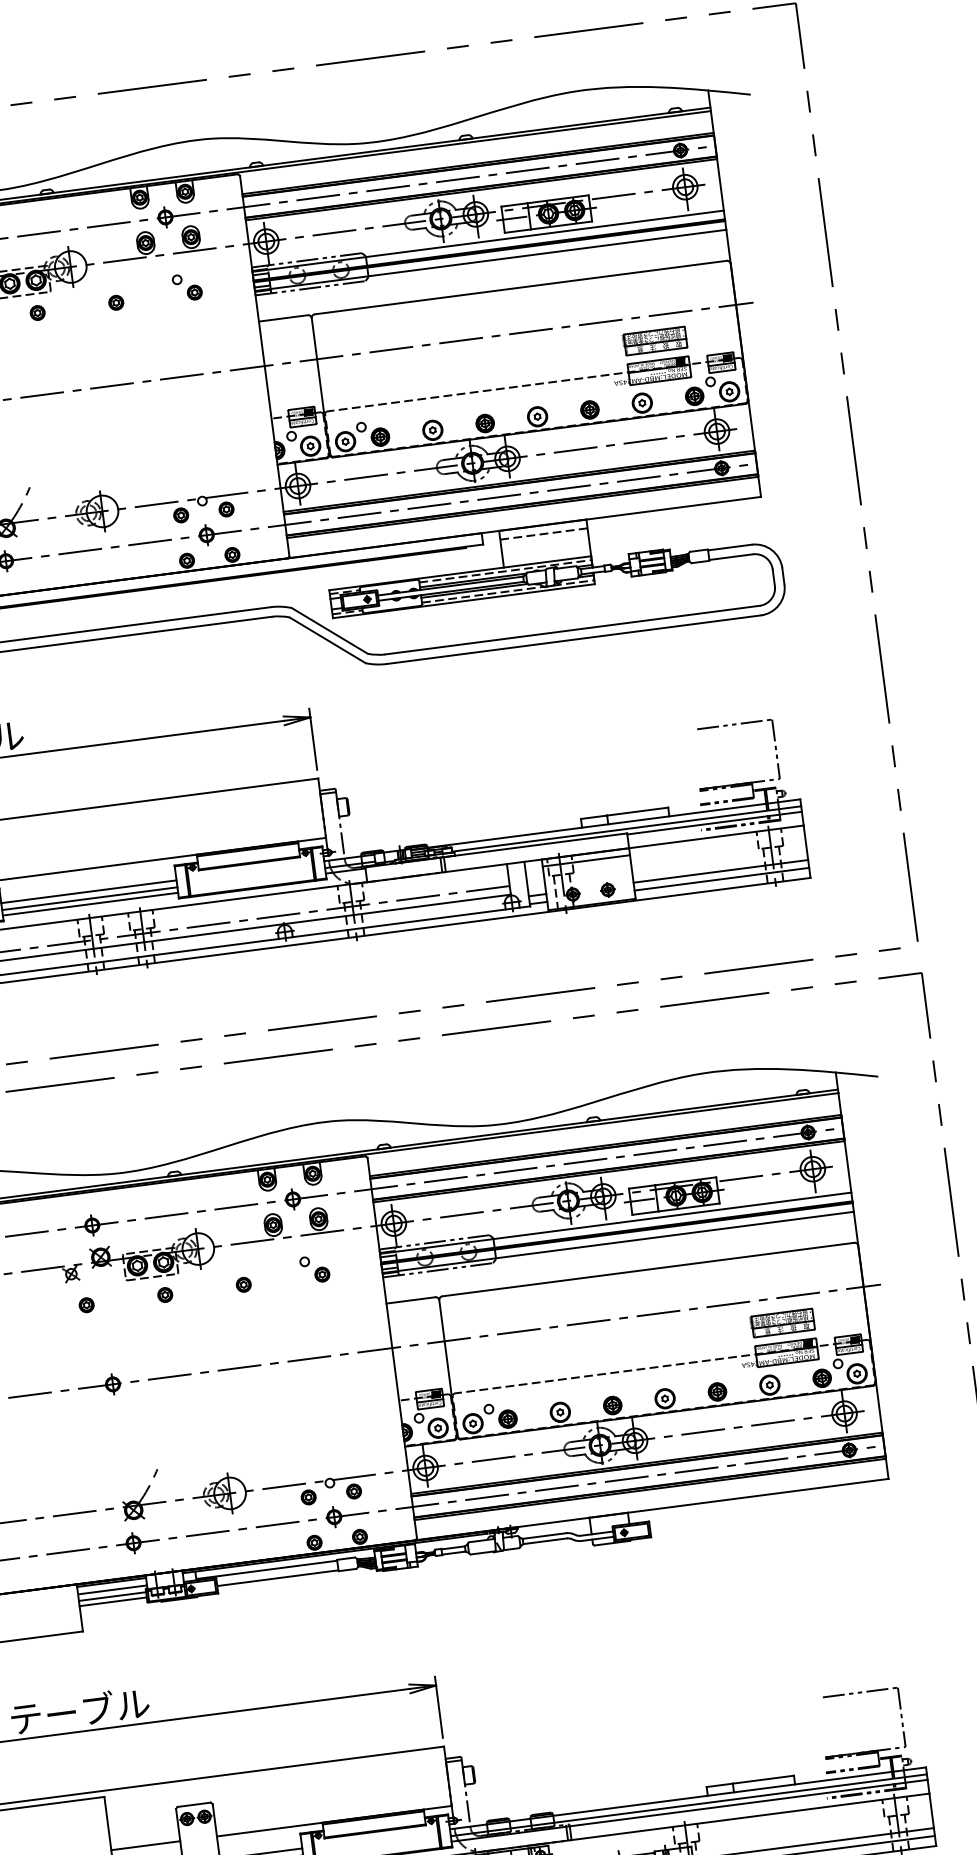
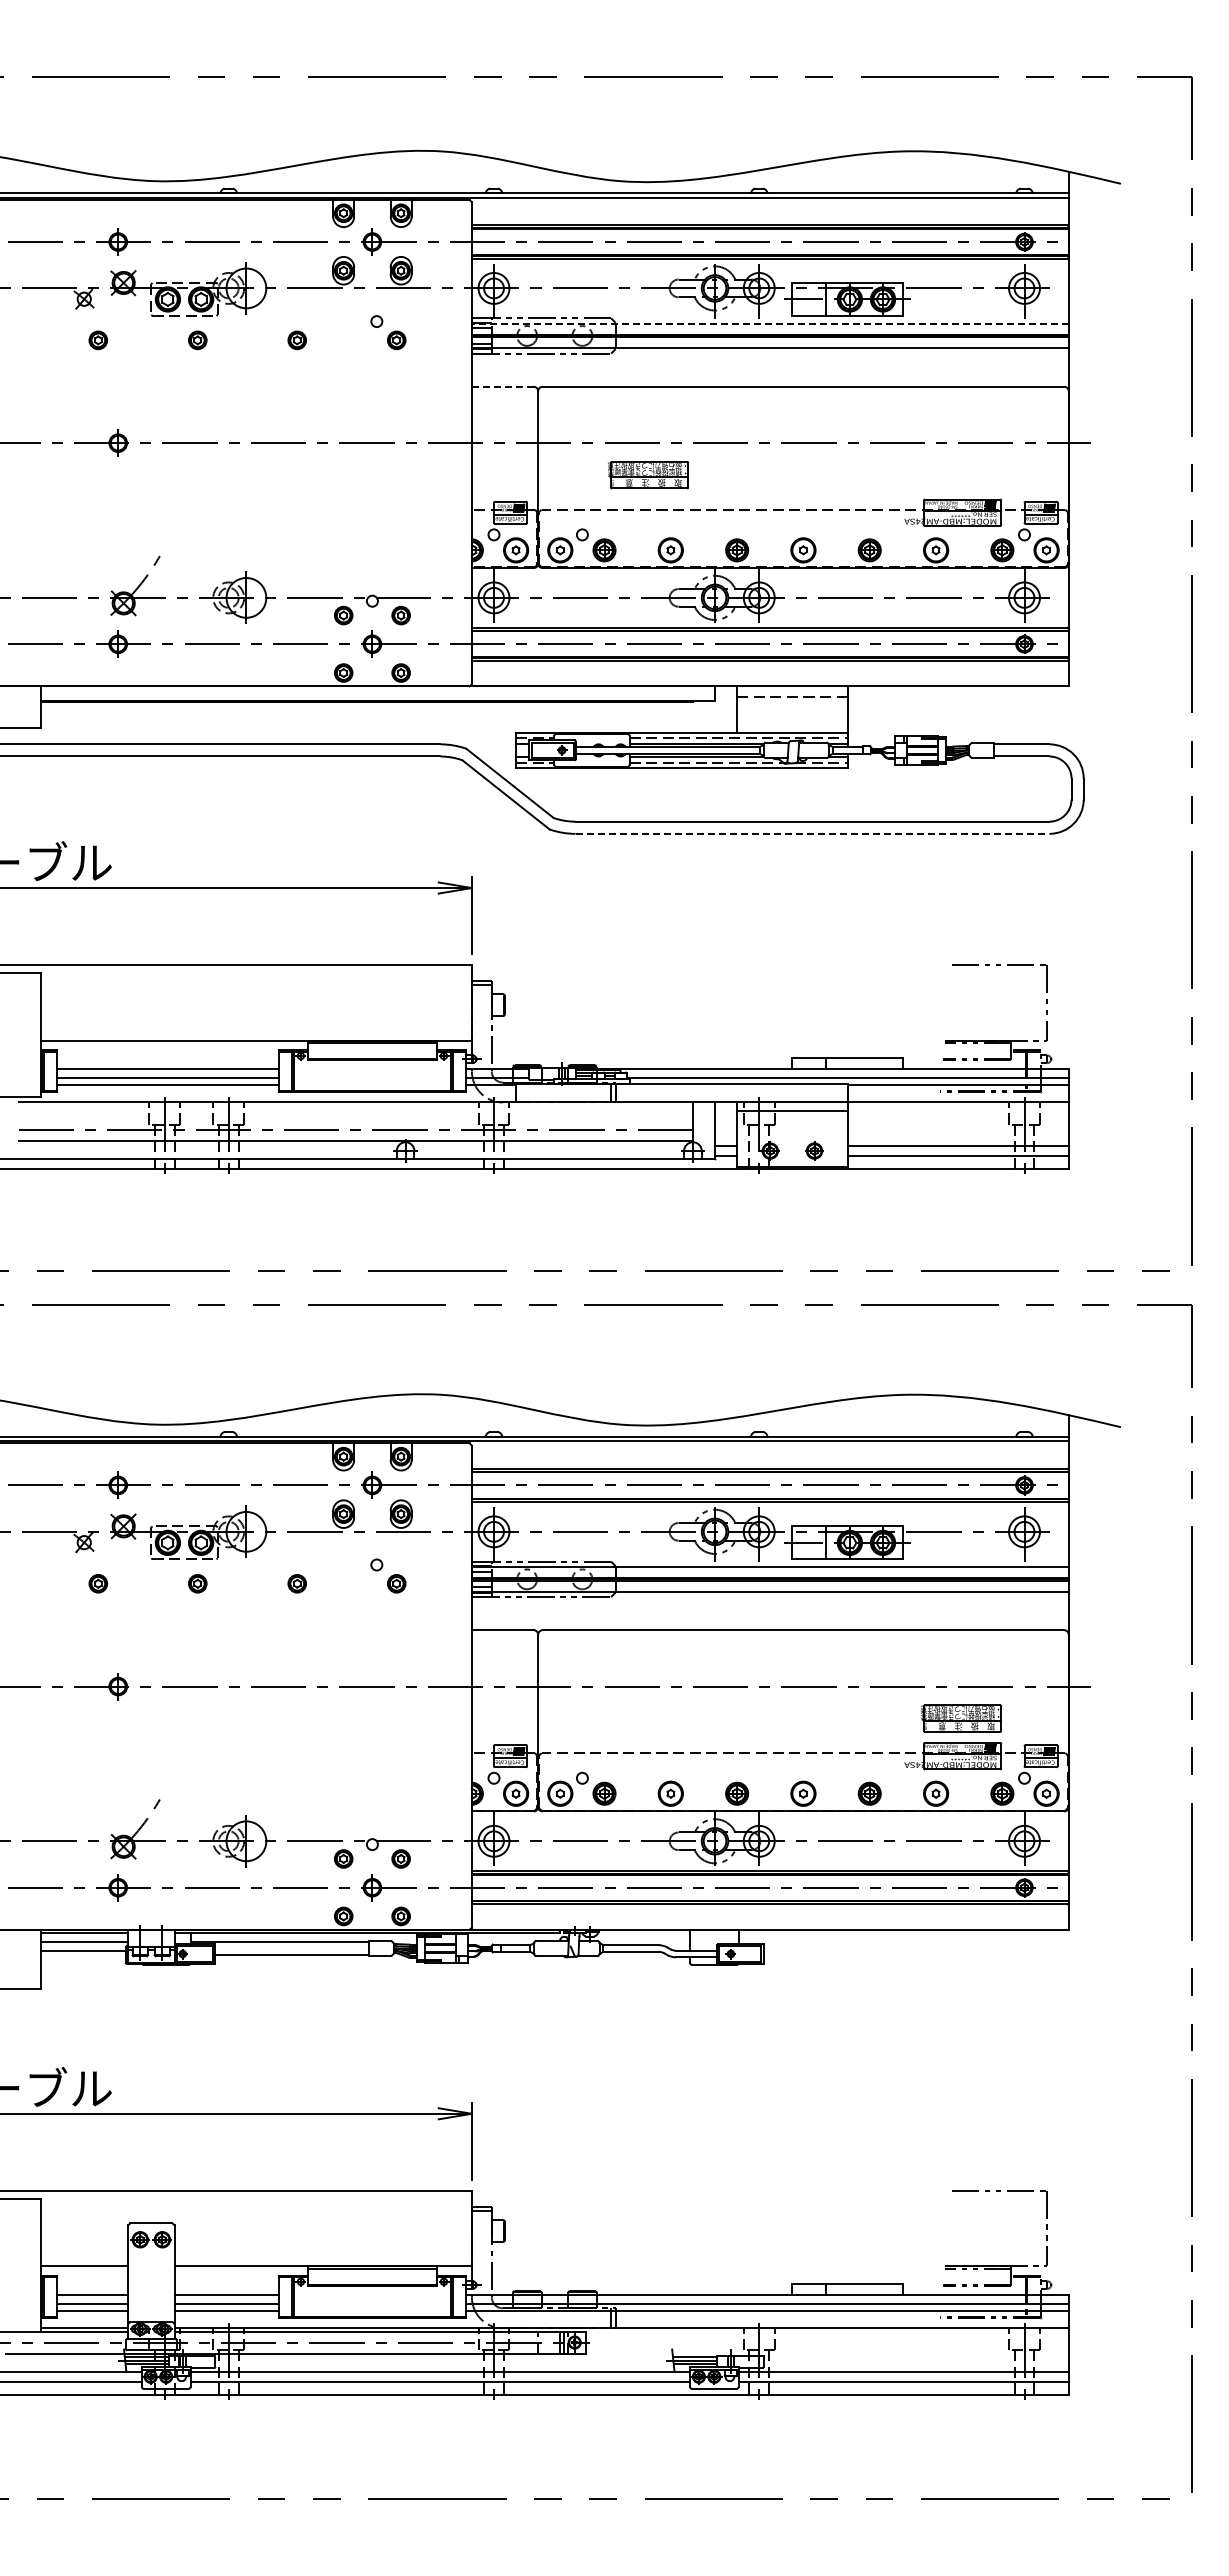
line: (487, 241) -> (769, 323), solid -> dashed
line: (283, 318) -> (502, 386), solid -> dashed
part: (654, 341) -> (648, 475), moved
line: (573, 639) -> (812, 833), solid -> dashed
line: (112, 1602) -> (82, 1957), removed

